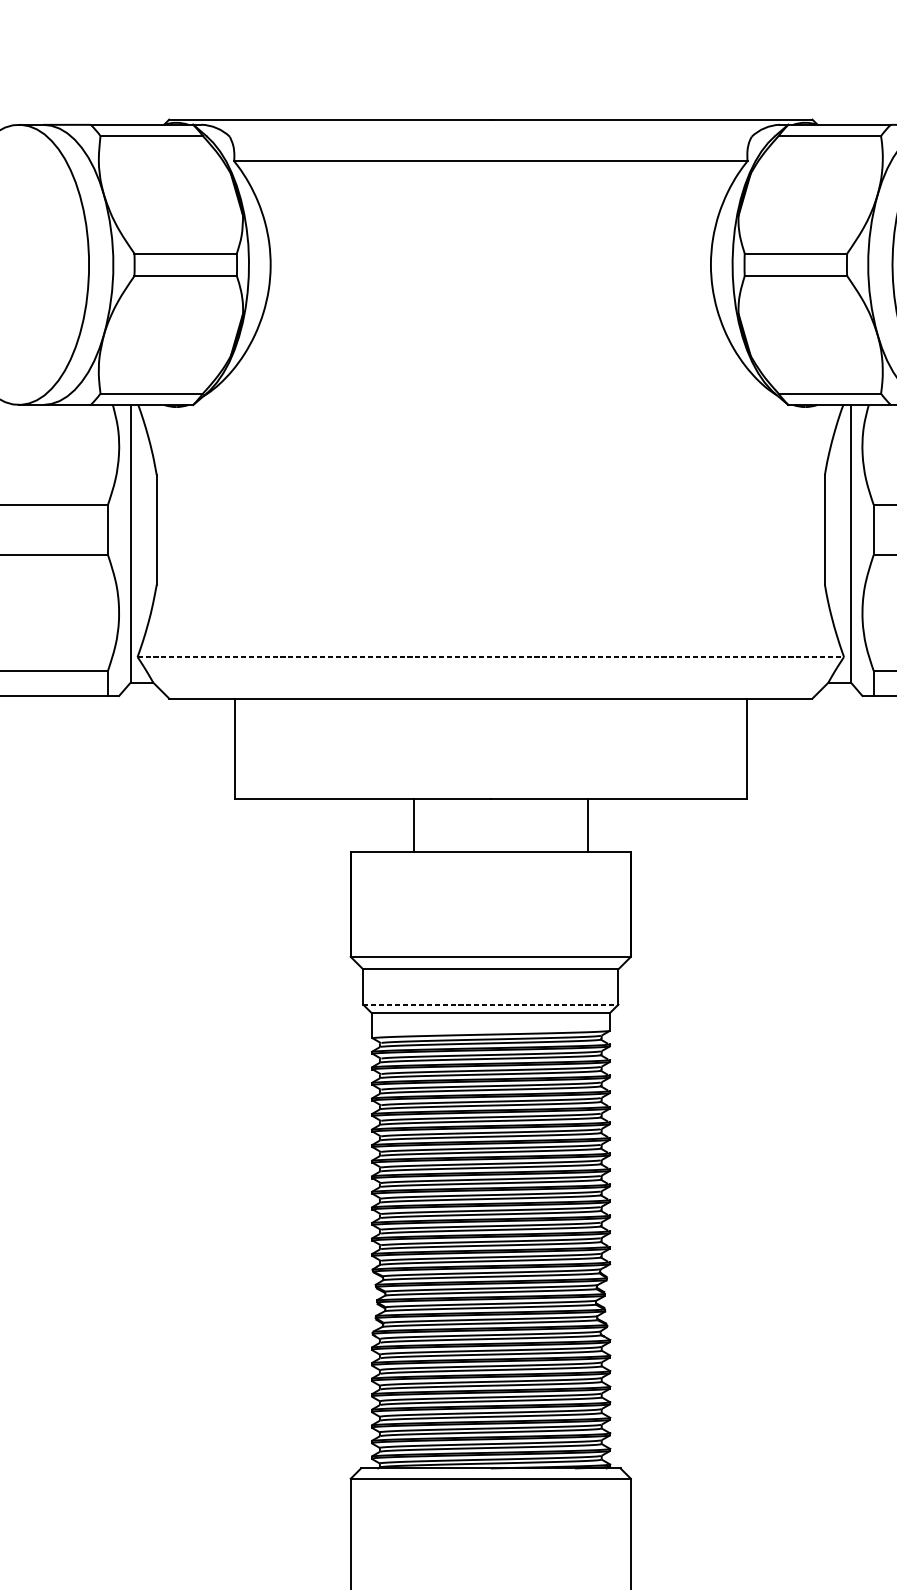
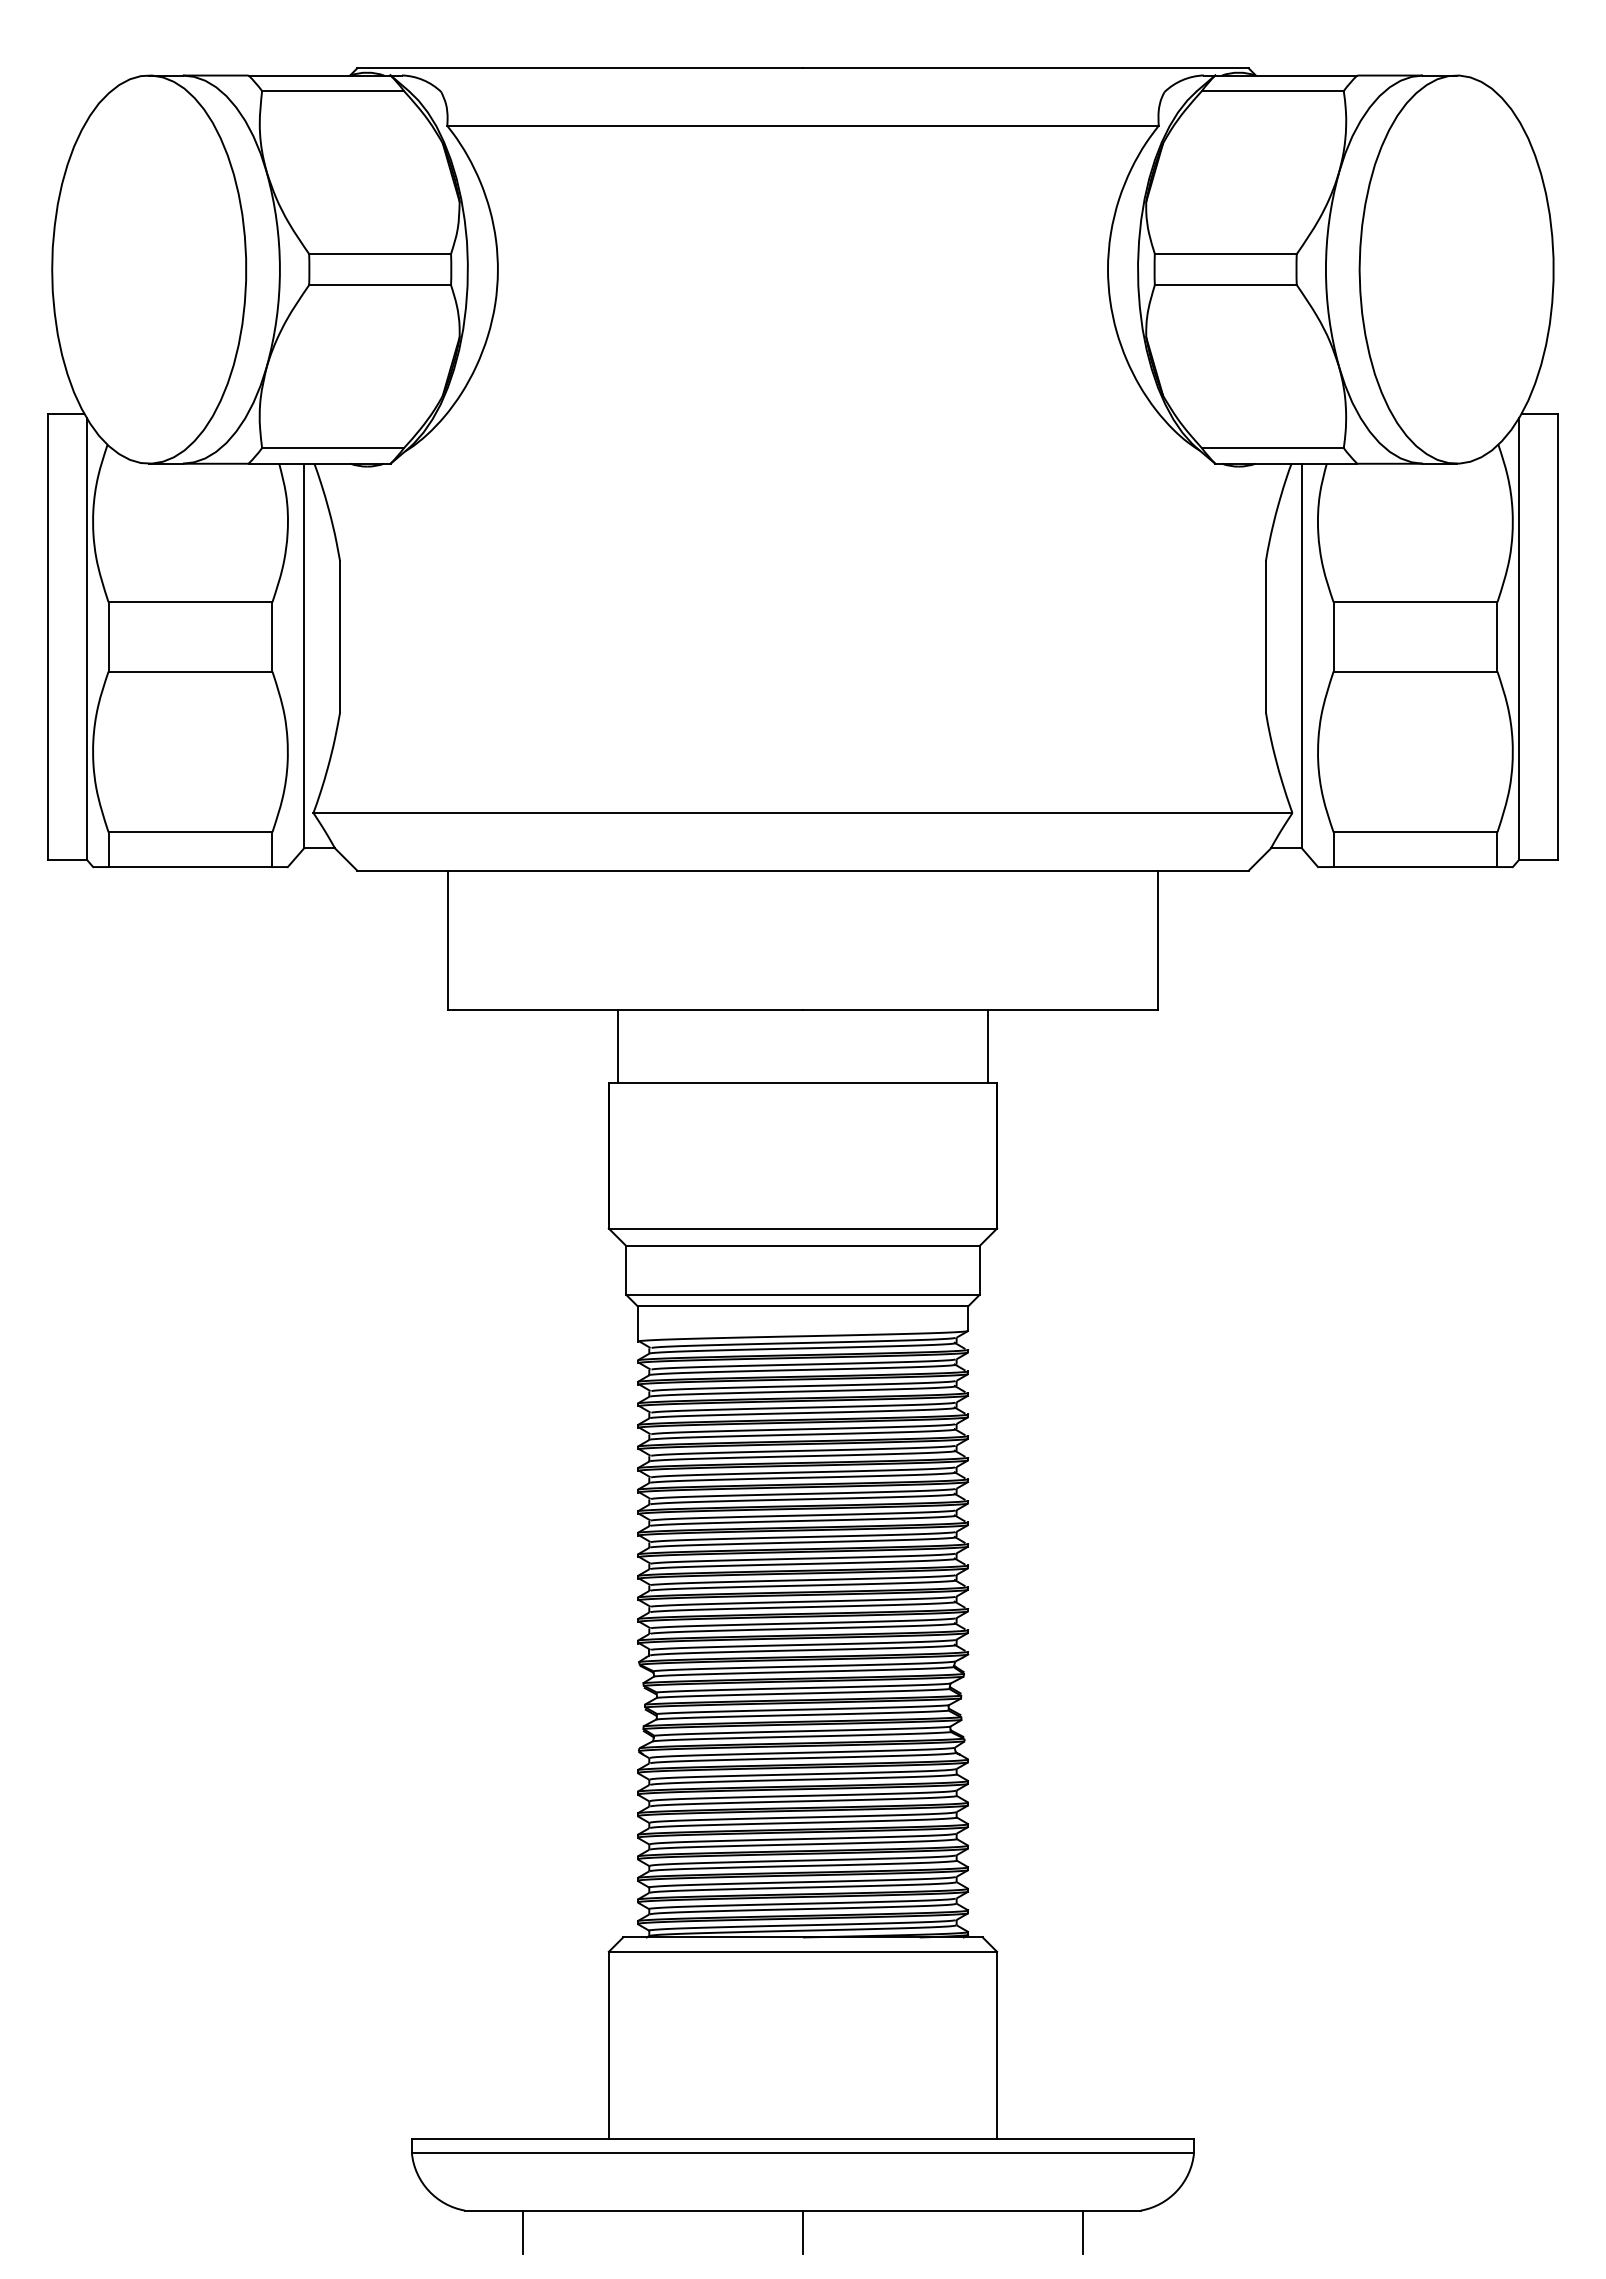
line: (490, 657) -> (802, 813), dashed -> solid
line: (413, 825) -> (618, 1046), moved
line: (587, 825) -> (987, 1046), moved
line: (490, 1004) -> (802, 1294), dashed -> solid

